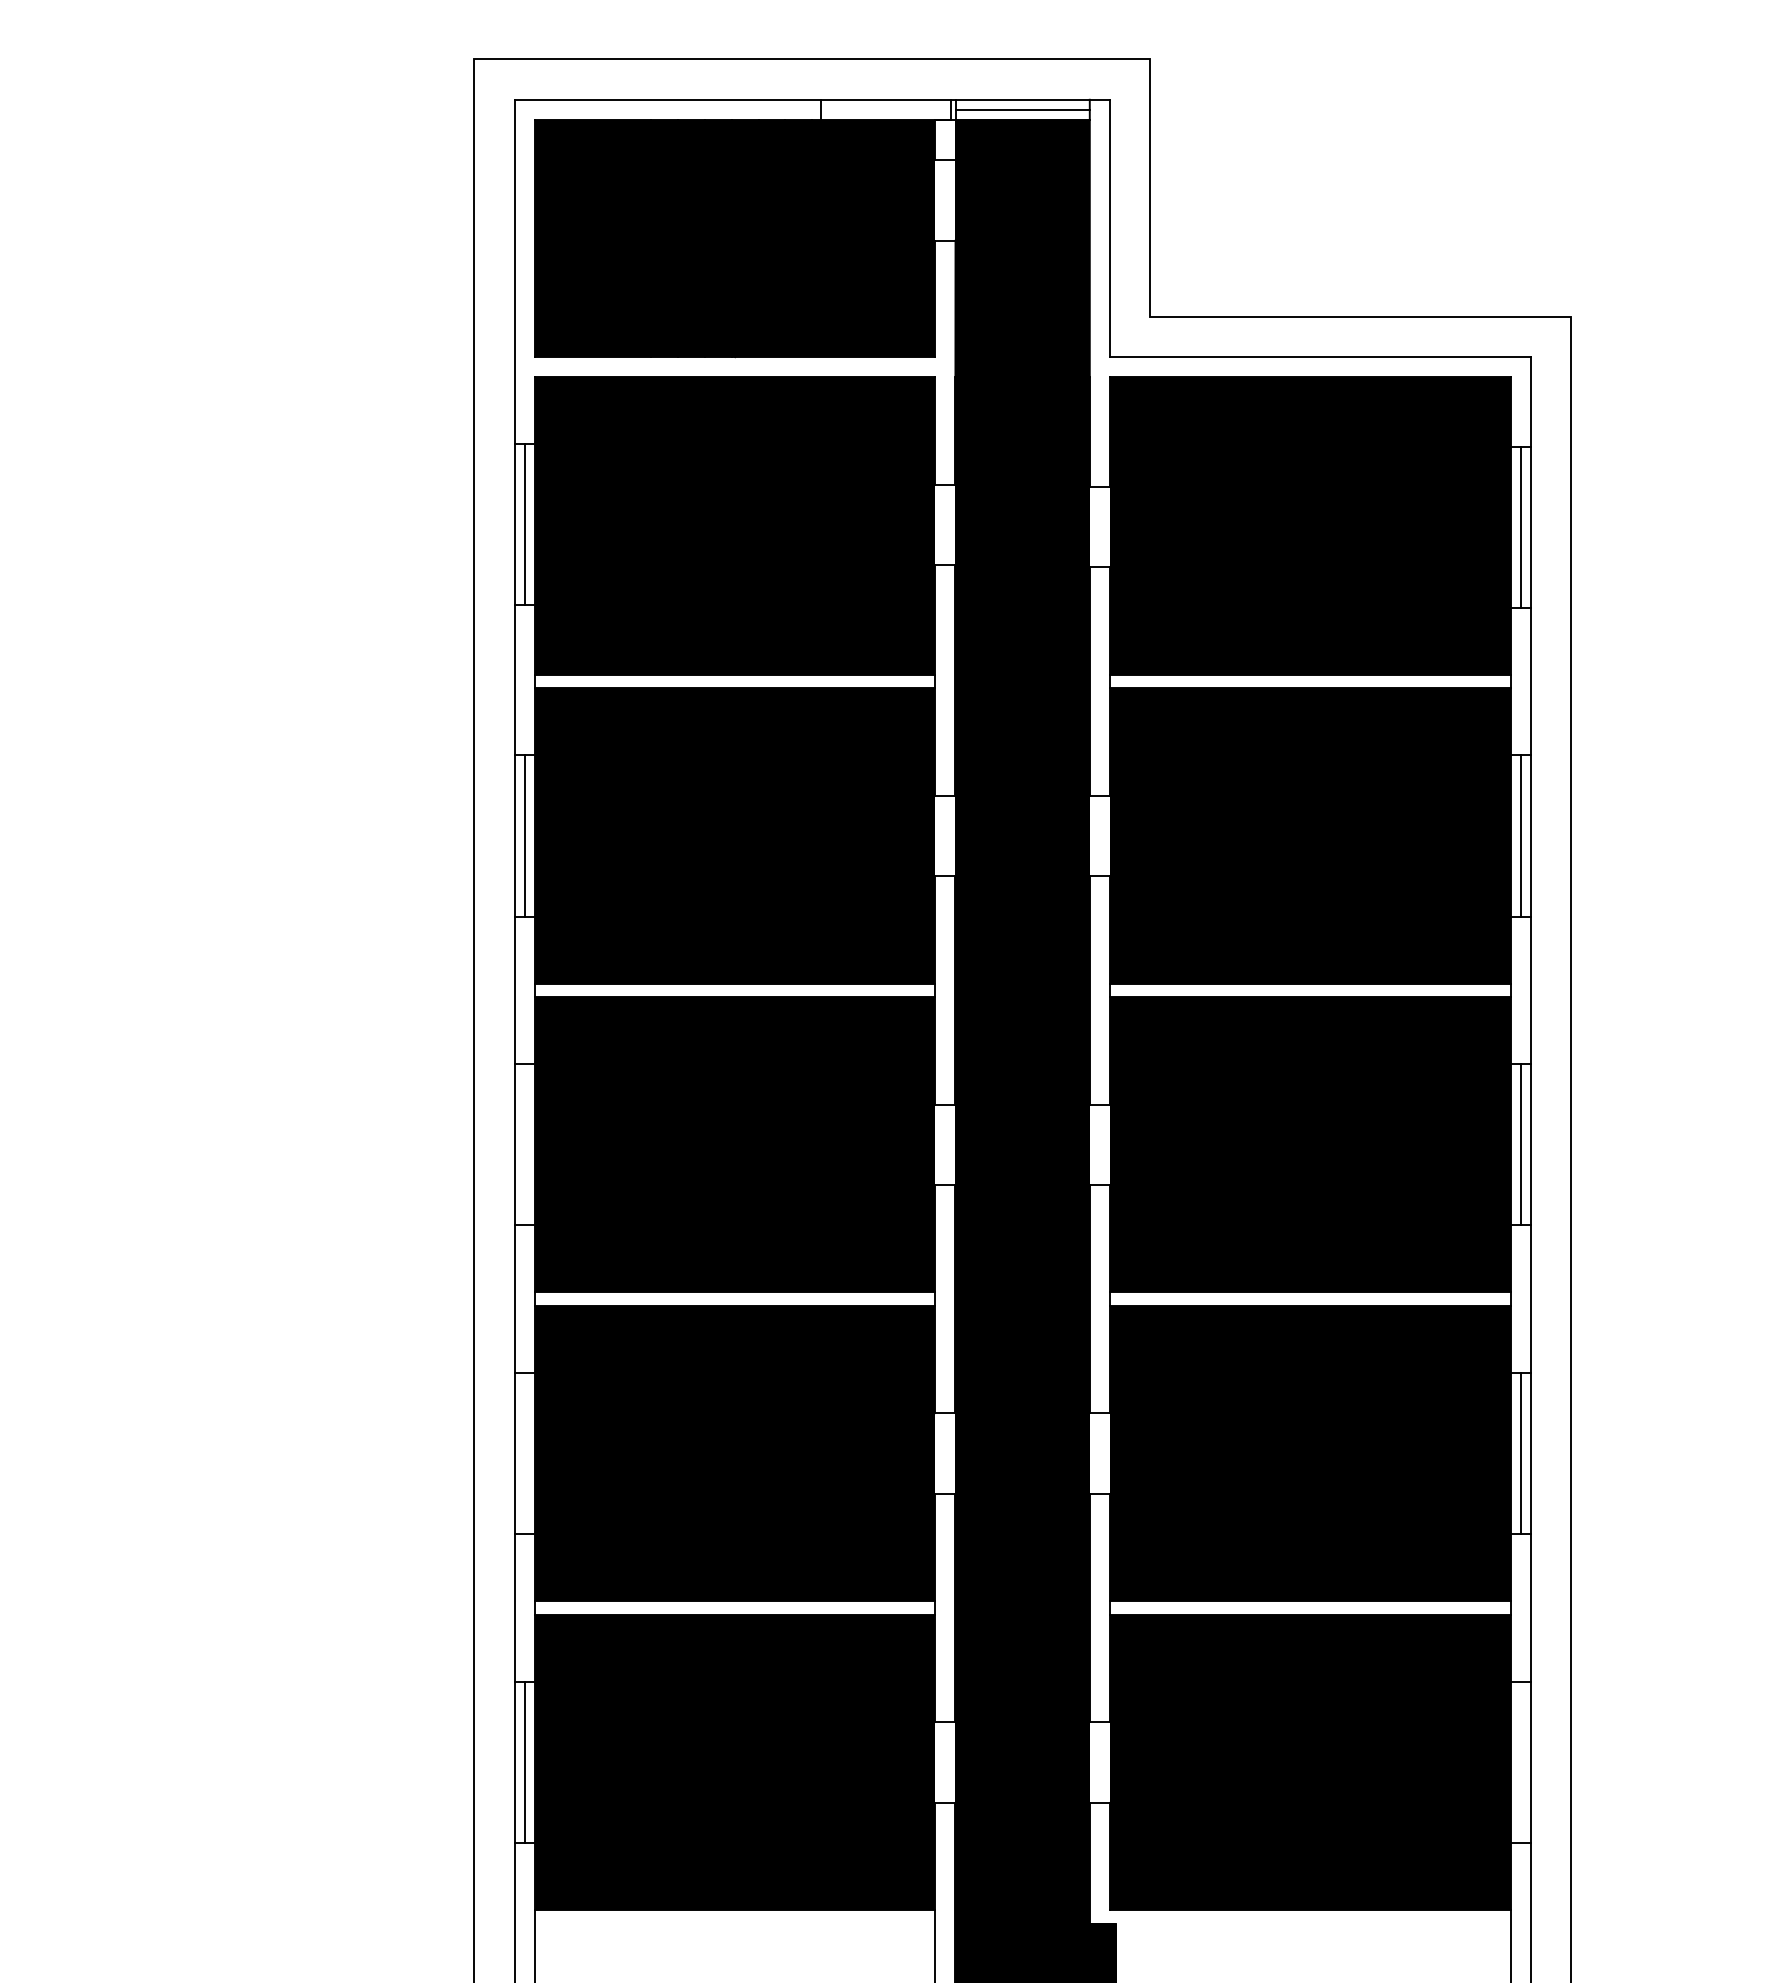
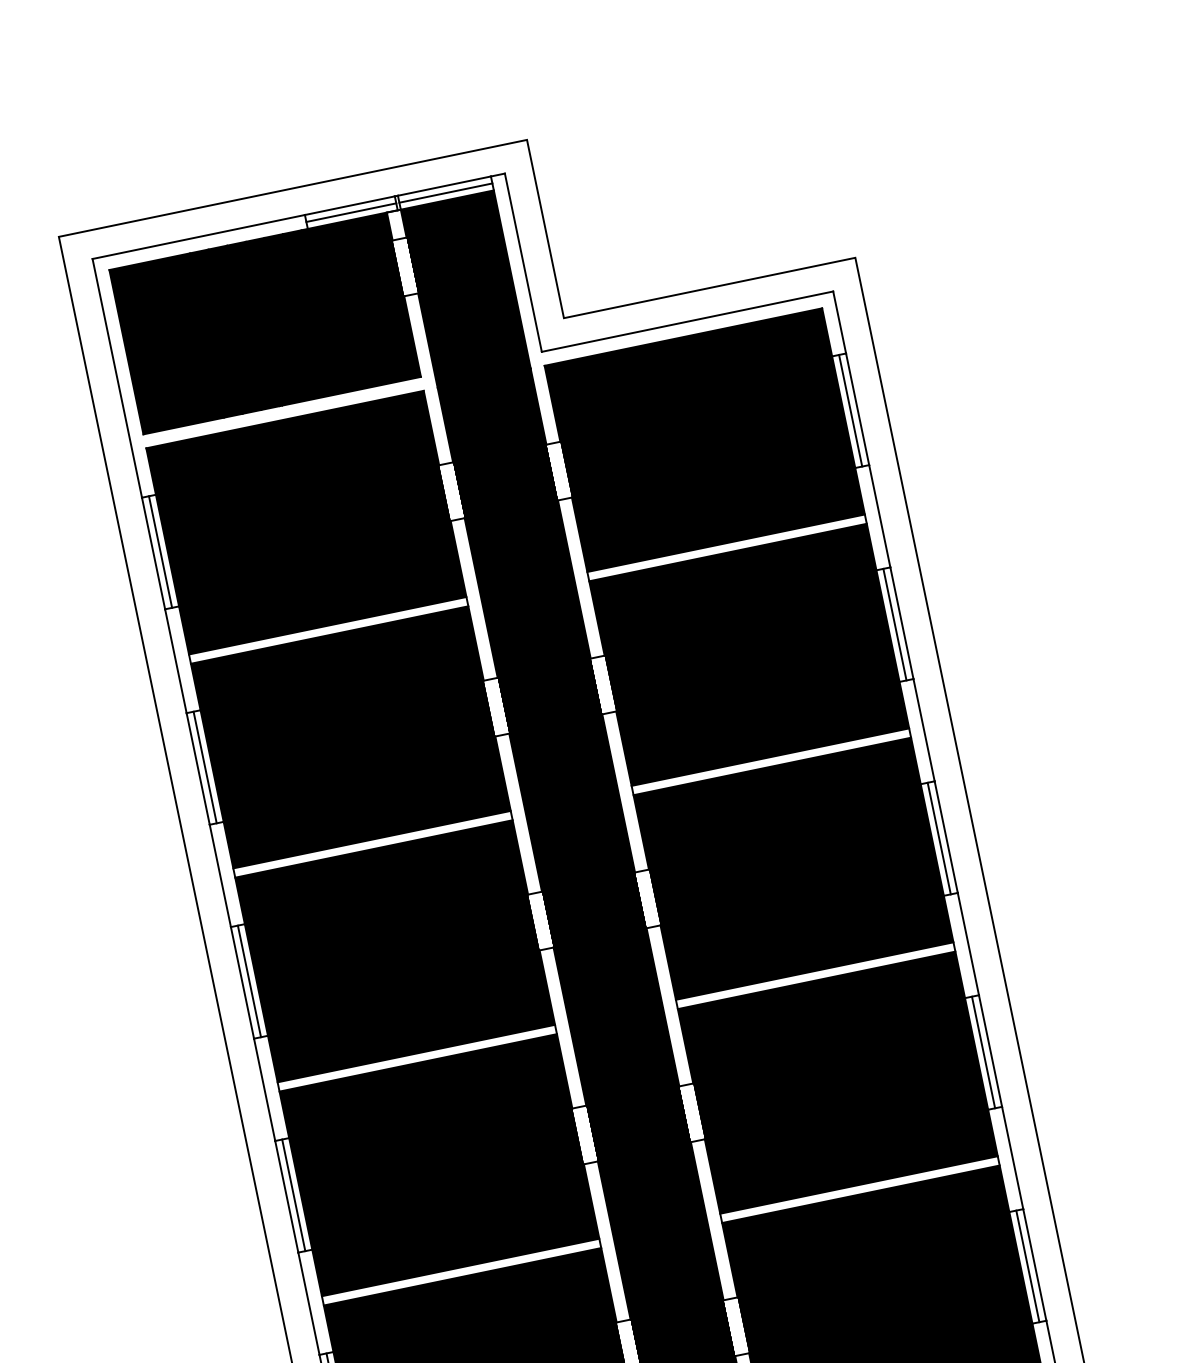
line: (886, 109) -> (351, 212), added
line: (524, 1144) -> (249, 981), added
line: (524, 1453) -> (293, 1195), added
line: (1520, 1761) -> (1027, 1265), added

